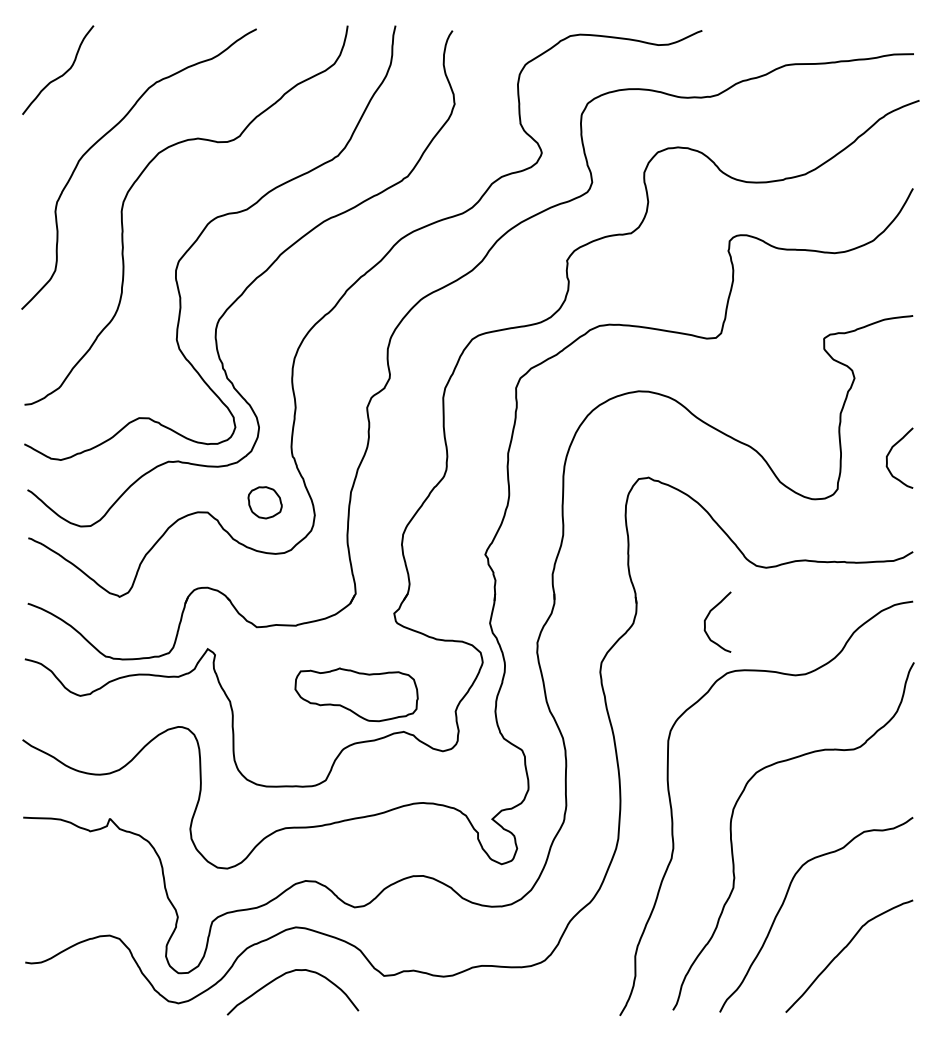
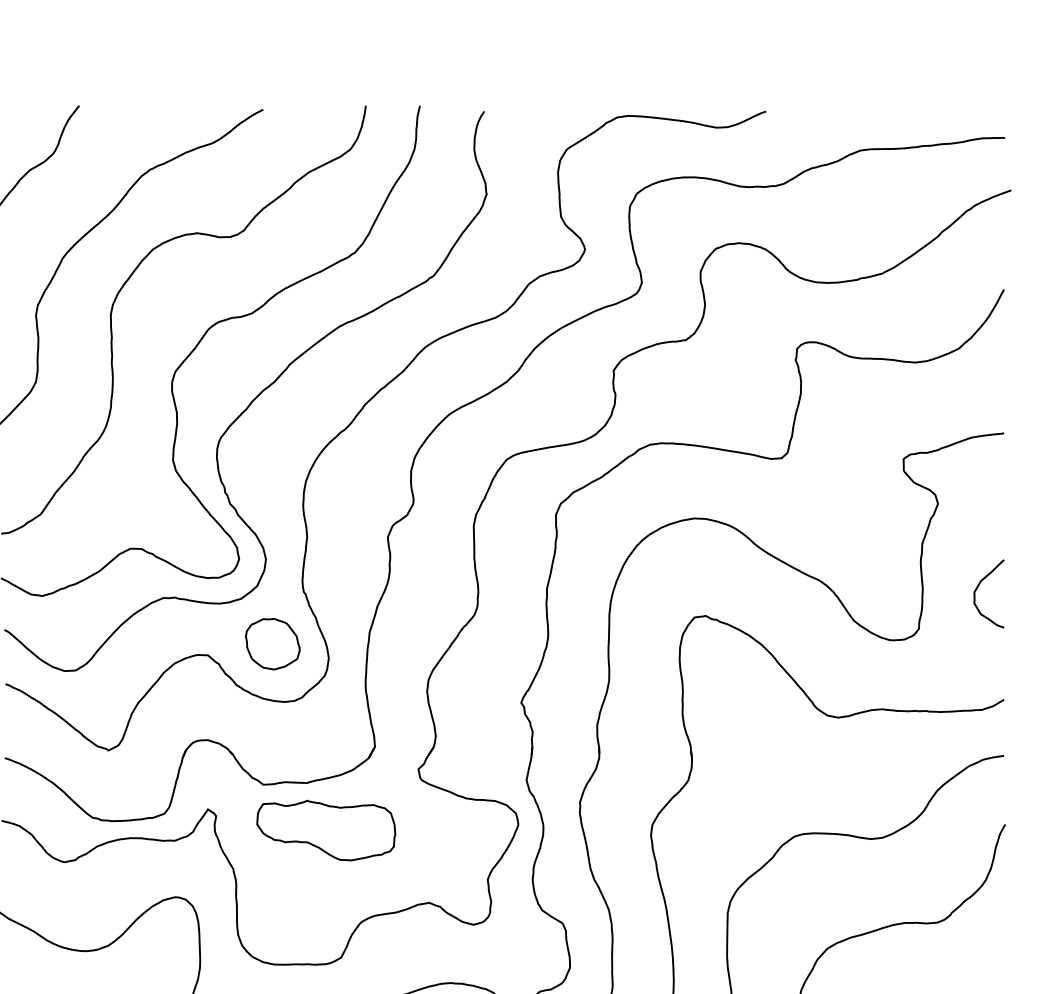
part: (264, 502) -> (272, 643), size x1.43
curve: (708, 616) -> (773, 772), removed
part: (356, 694) -> (326, 830), moved

